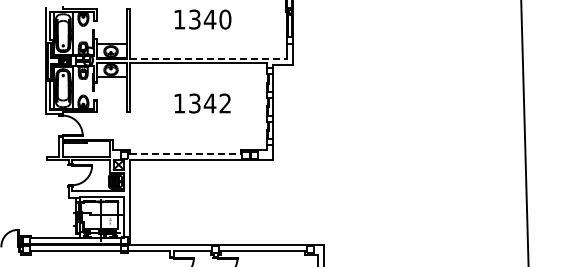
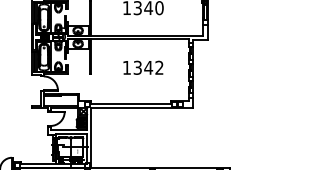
line: (208, 58) -> (147, 35), dashed -> solid
line: (185, 154) -> (131, 104), dashed -> solid

